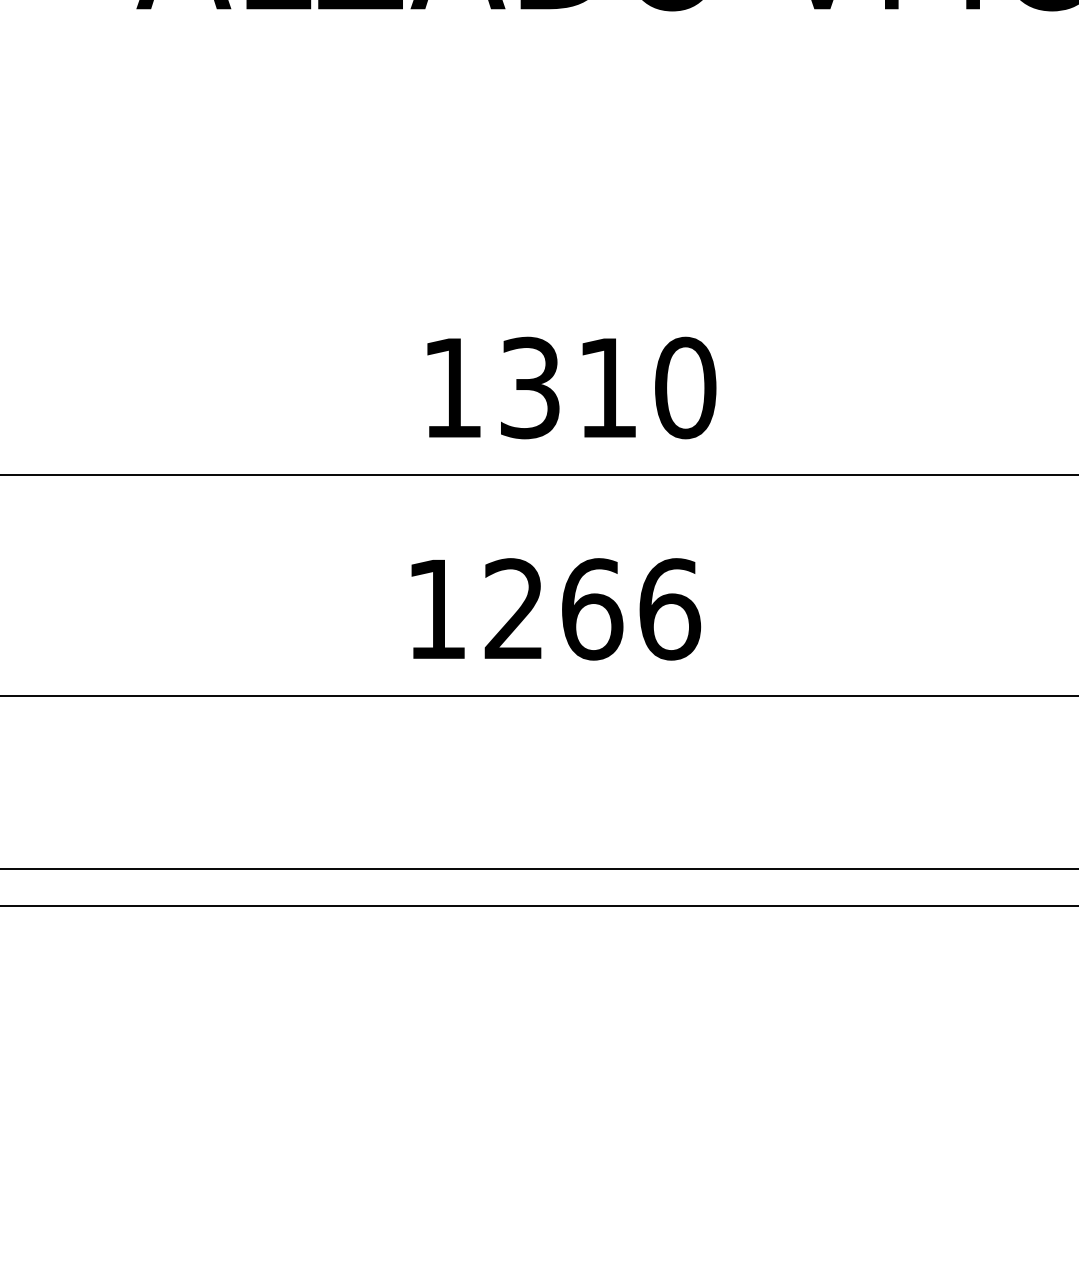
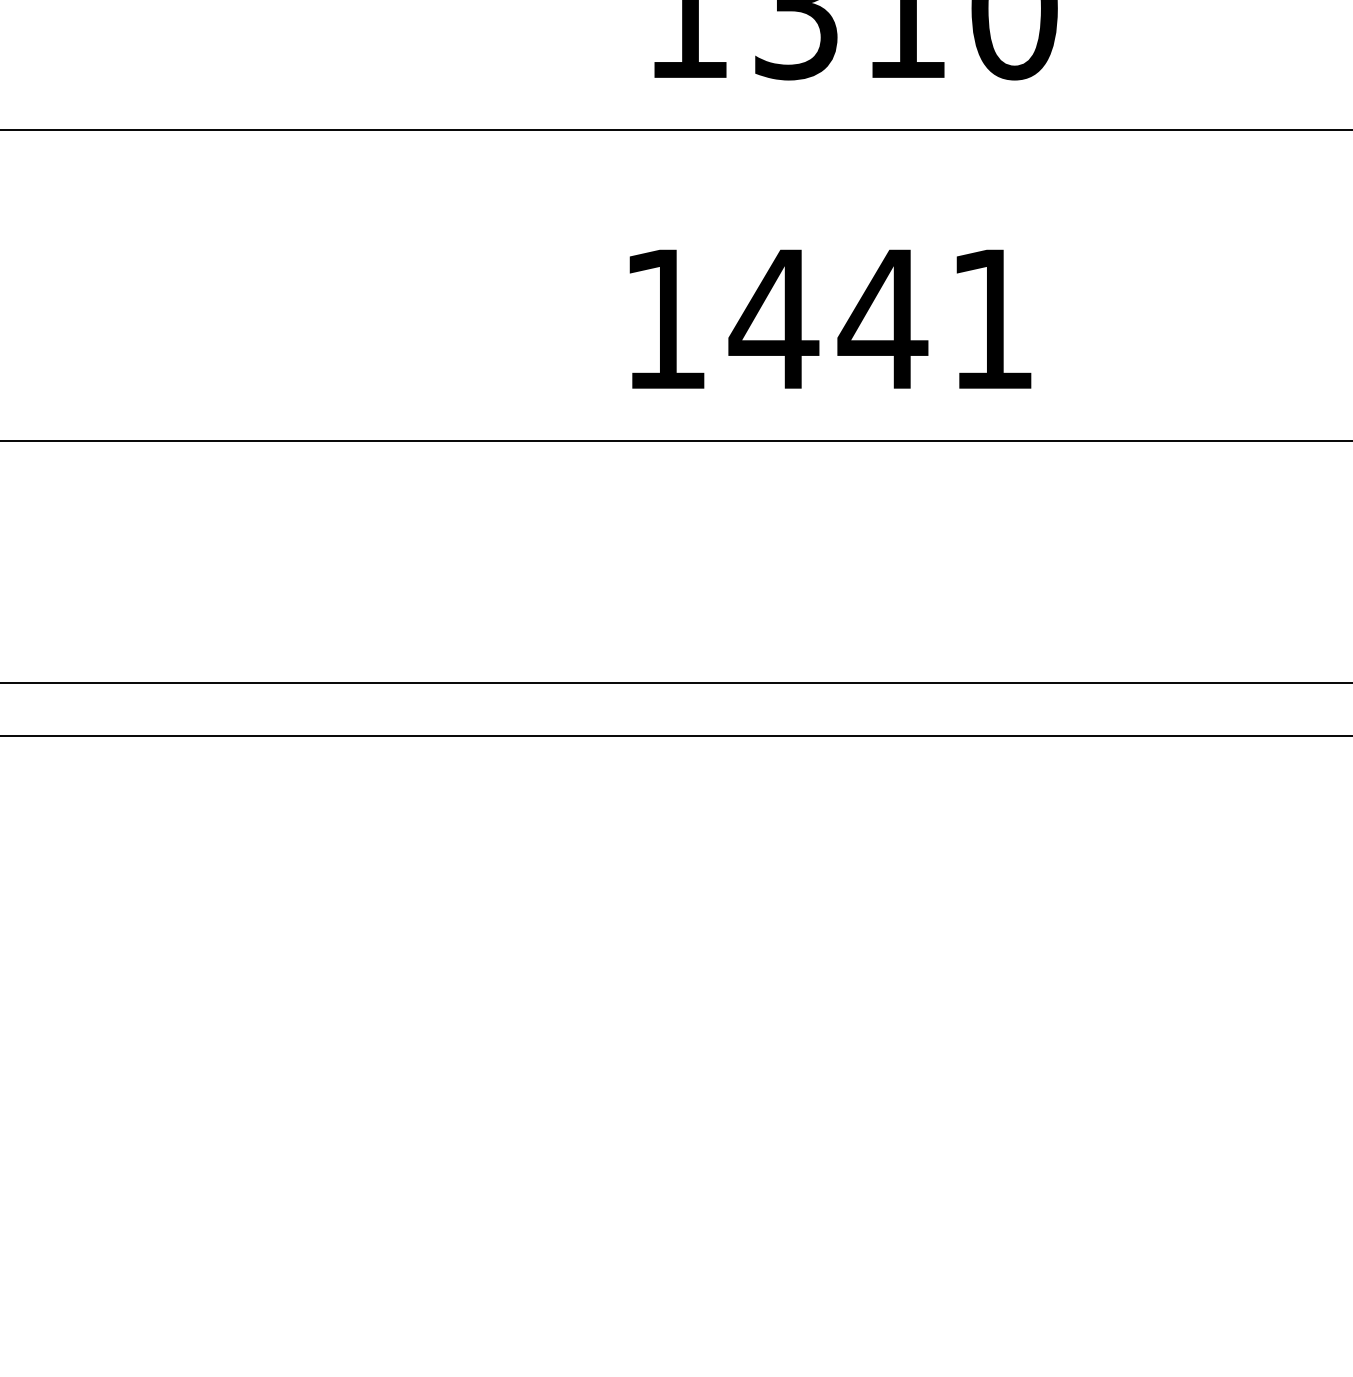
text: (591, 609) -> (882, 319), 1266 -> 1441

